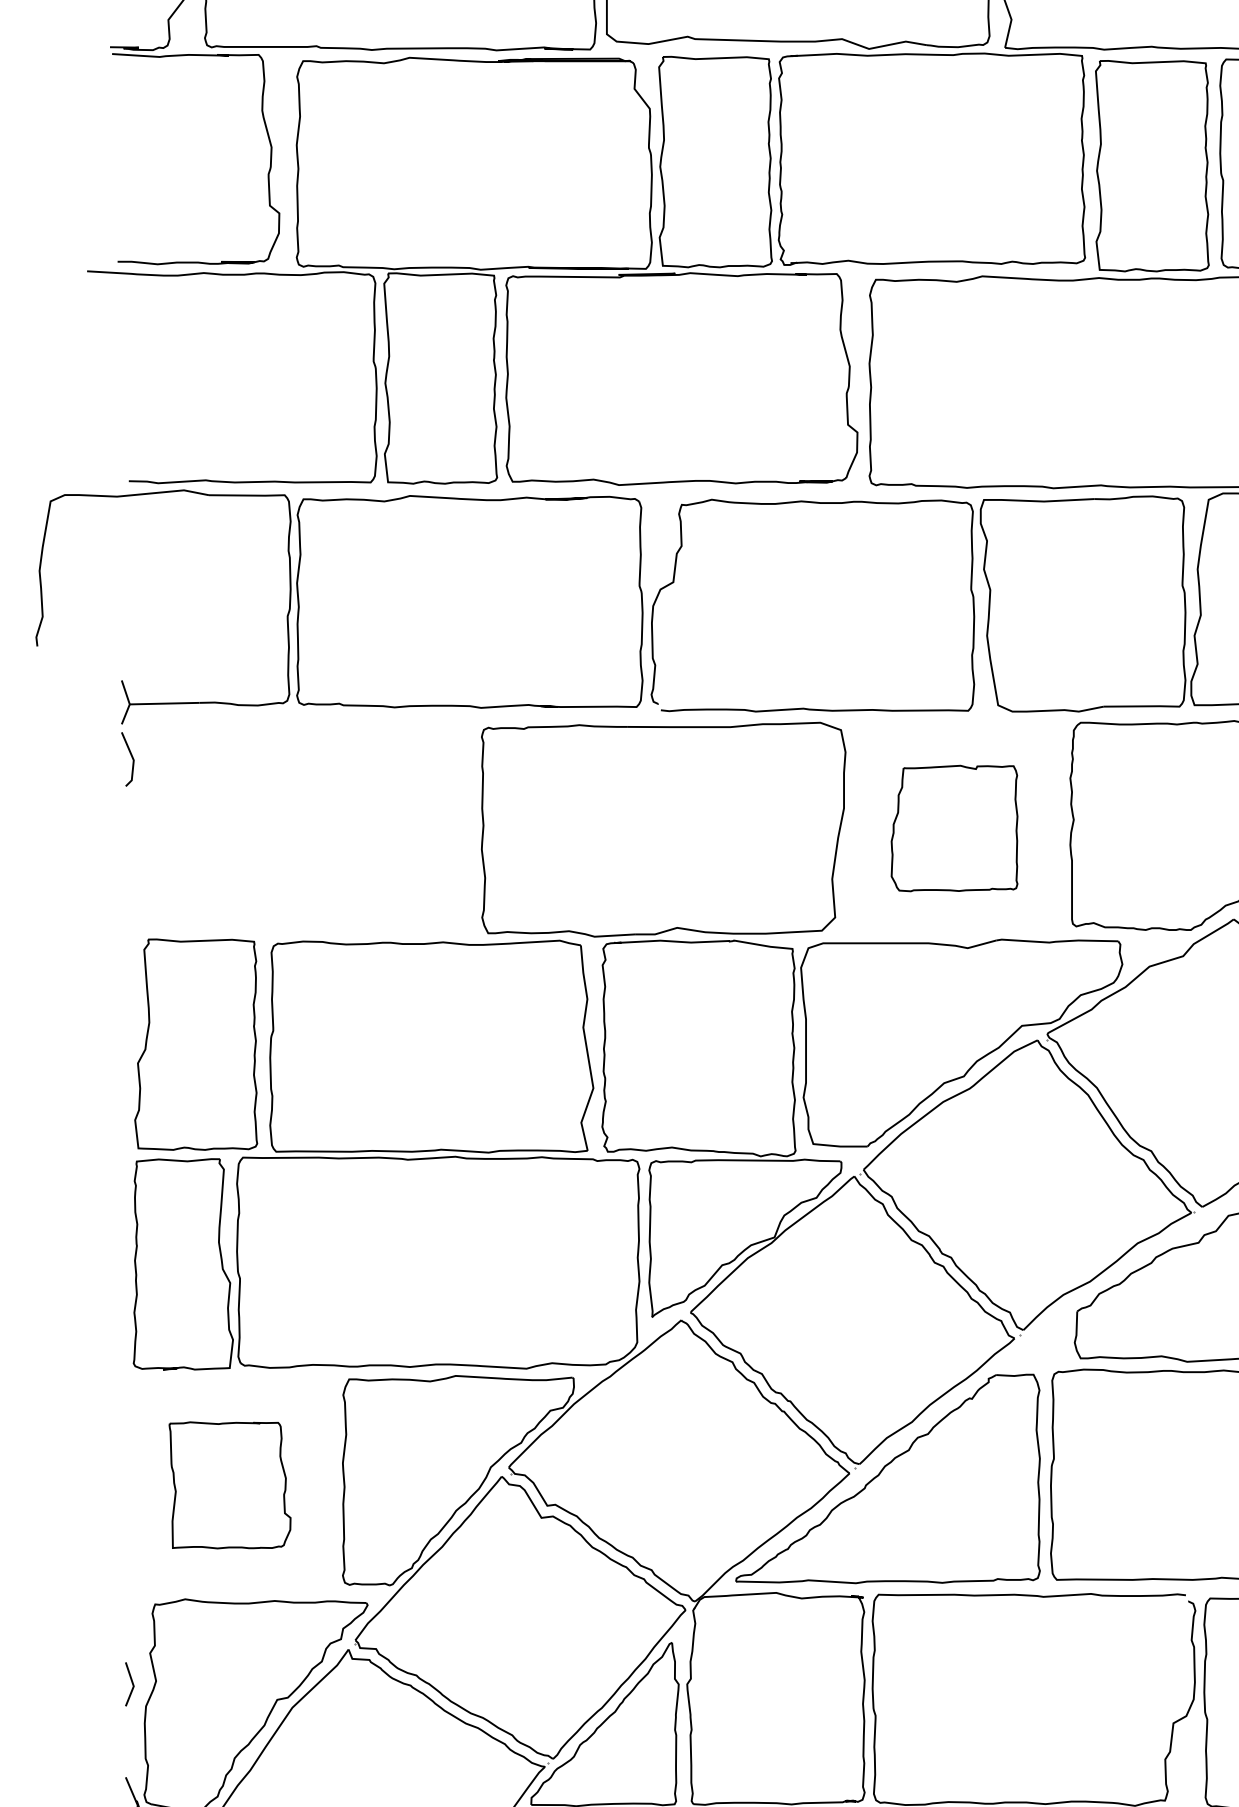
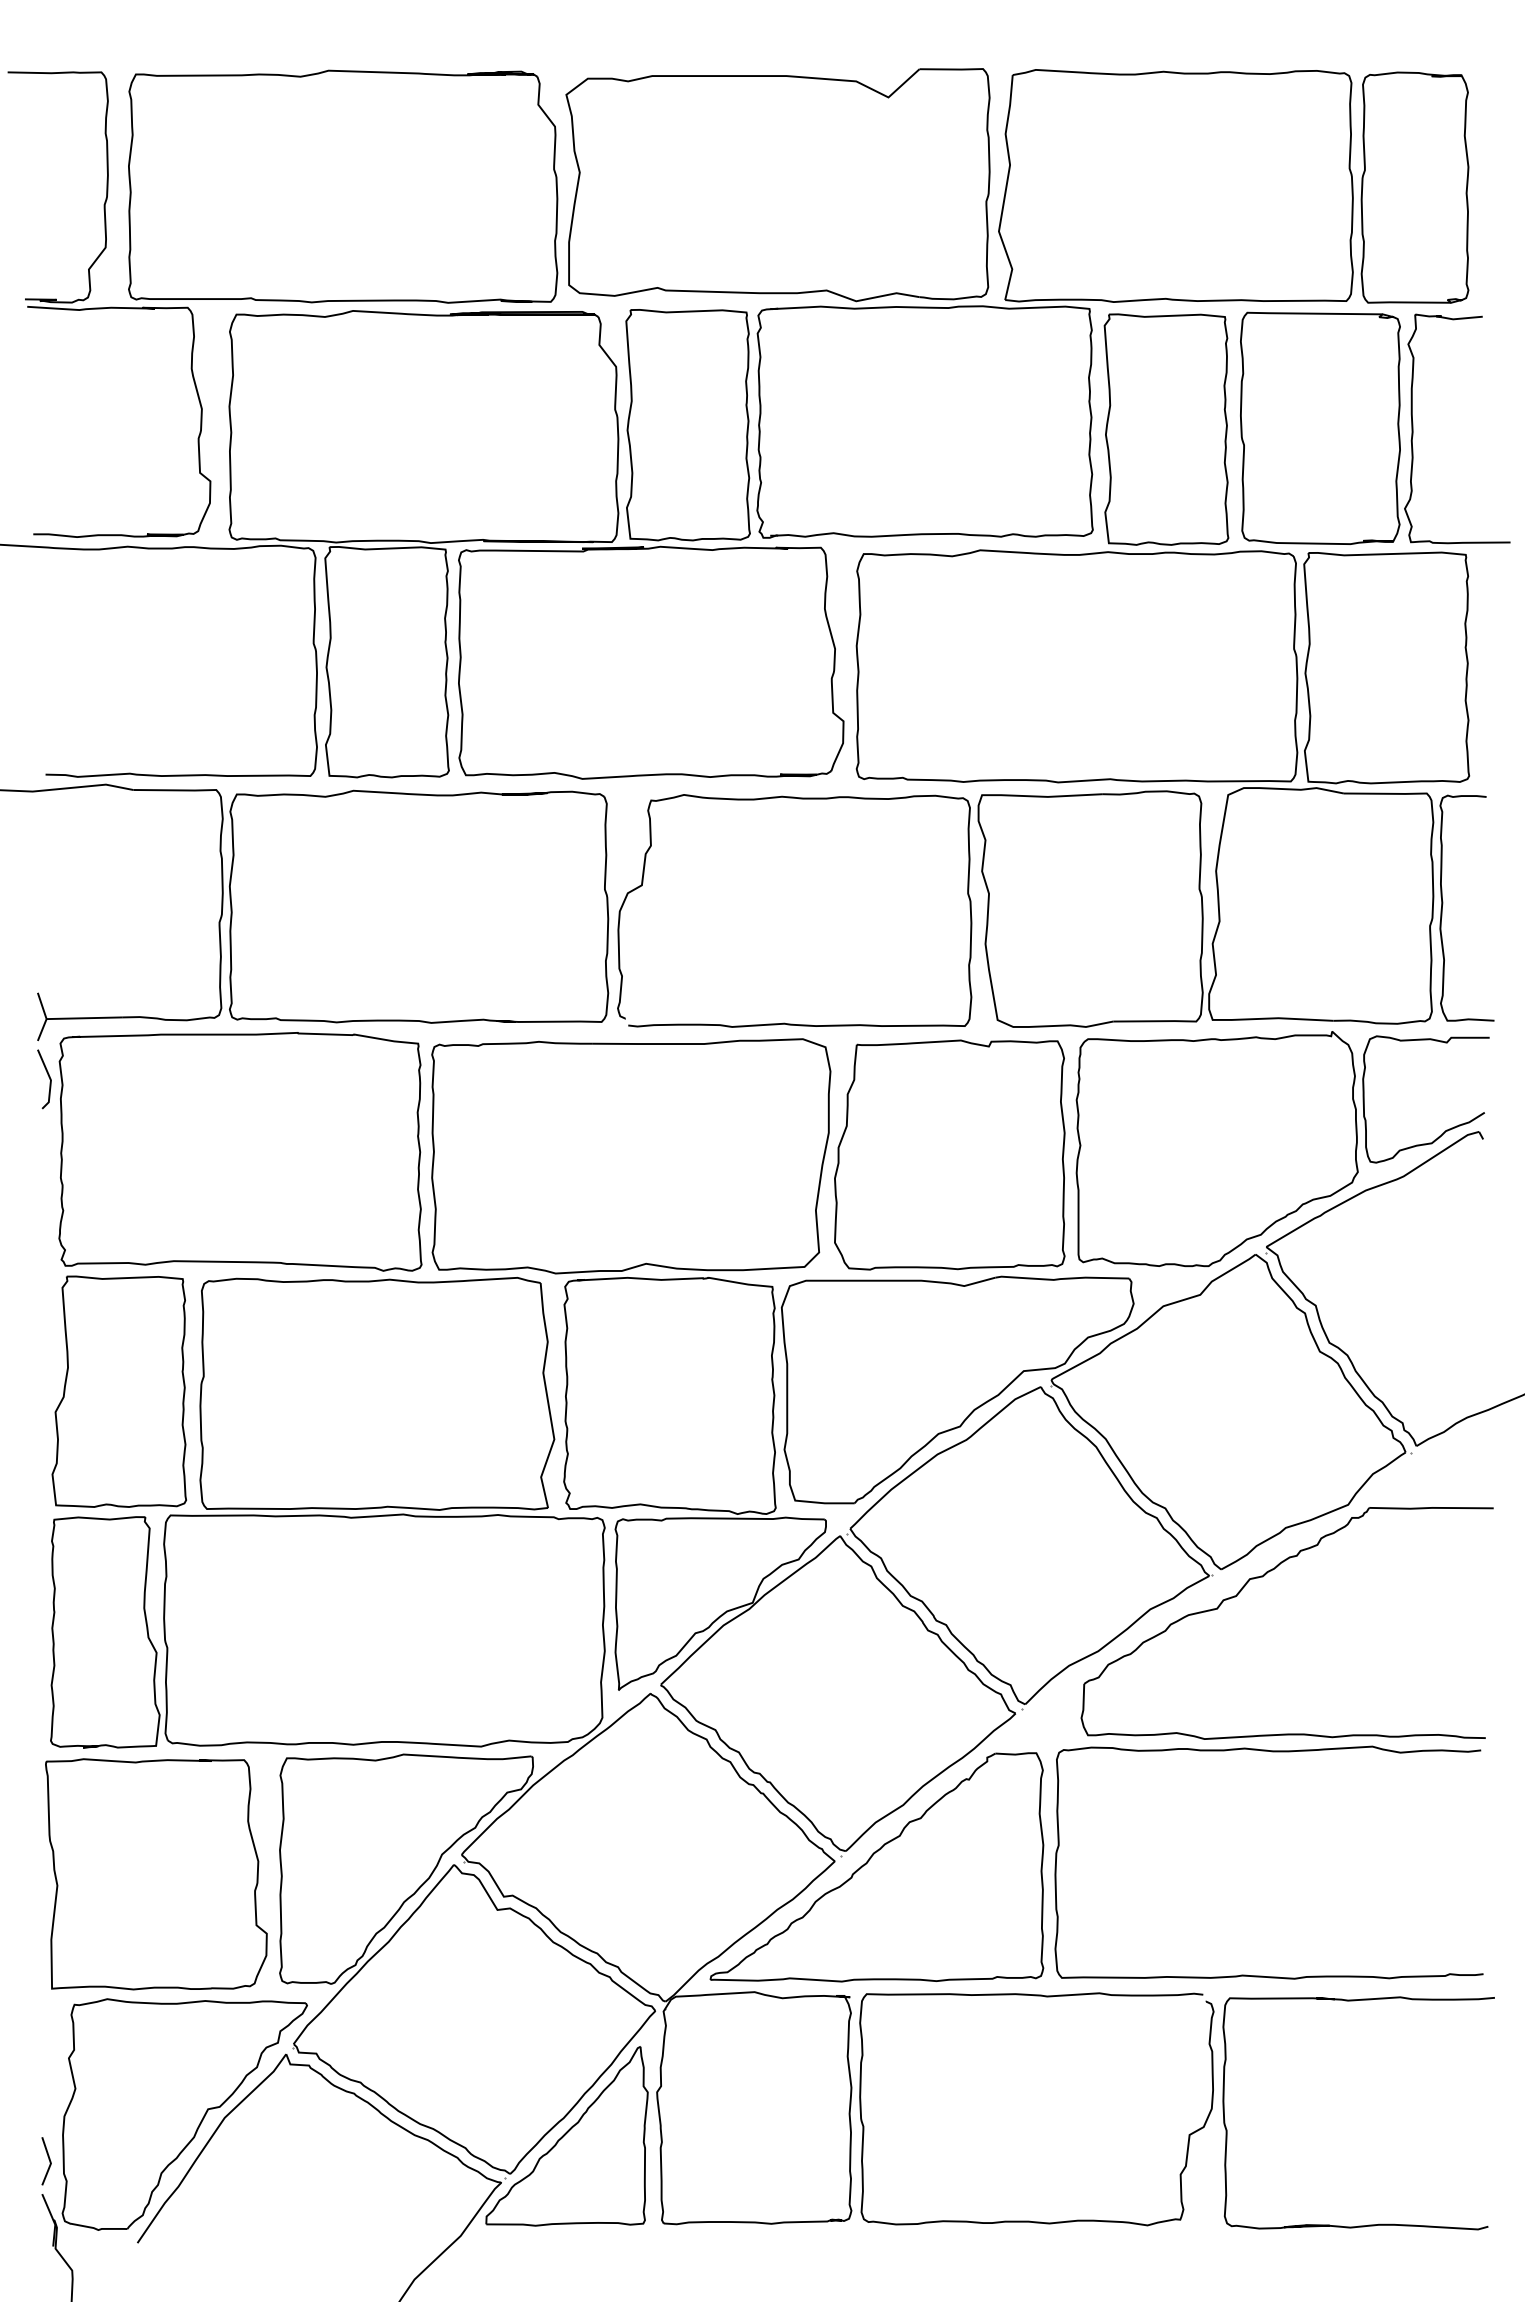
part: (954, 828) -> (949, 1154), size x1.67
curve: (306, 925) -> (240, 1261), added
part: (230, 1485) -> (156, 1874), size x1.67
line: (131, 1682) -> (48, 2159), moved

